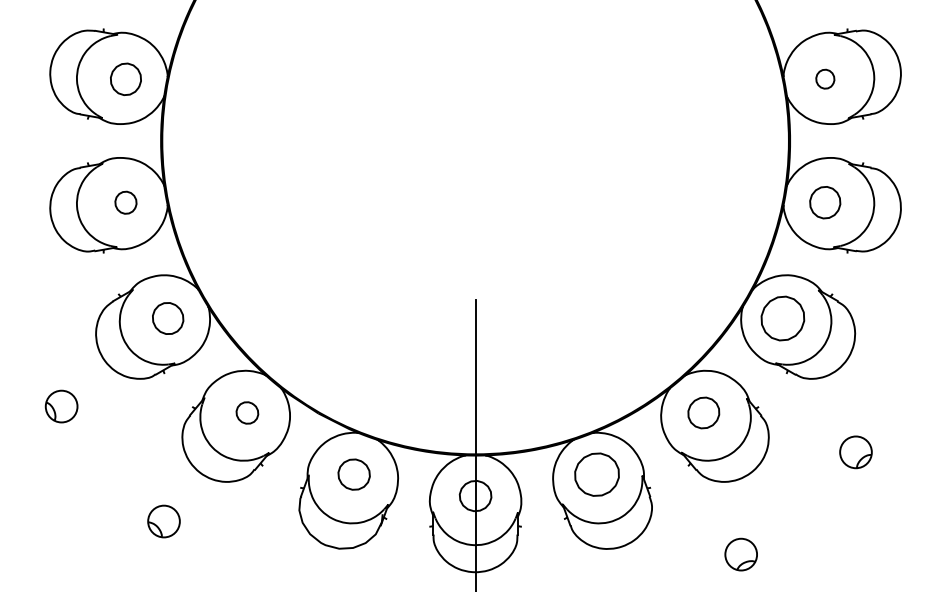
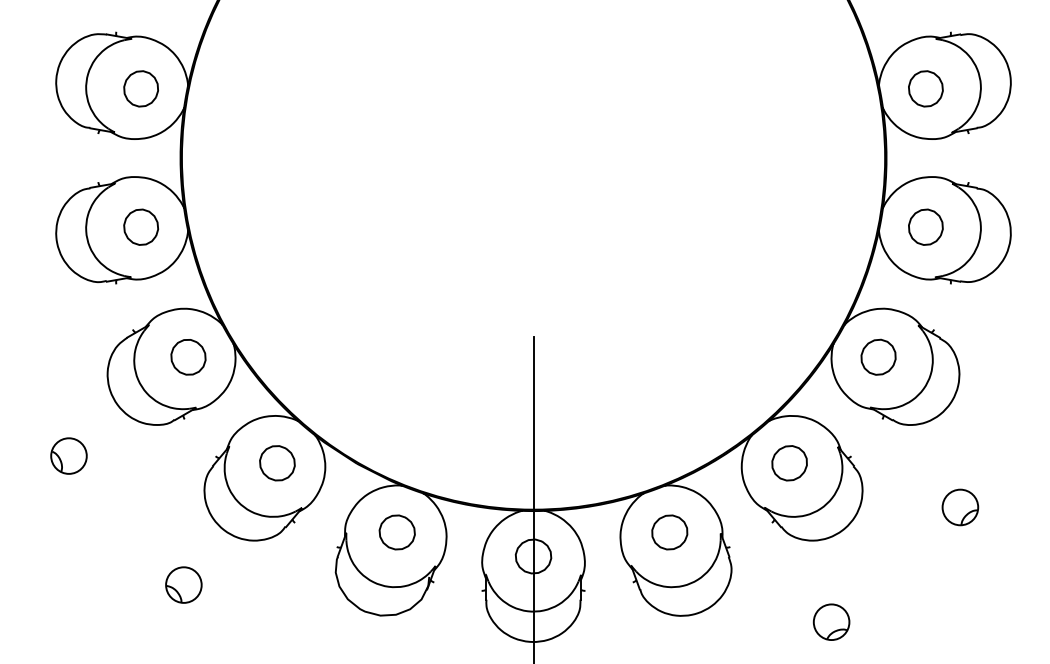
part: (825, 78) -> (926, 87), size x1.67
part: (125, 202) -> (140, 227), size x1.43
part: (783, 318) -> (879, 357), size x0.71
part: (247, 412) -> (277, 462), size x1.43
part: (596, 474) -> (669, 532), size x0.71

